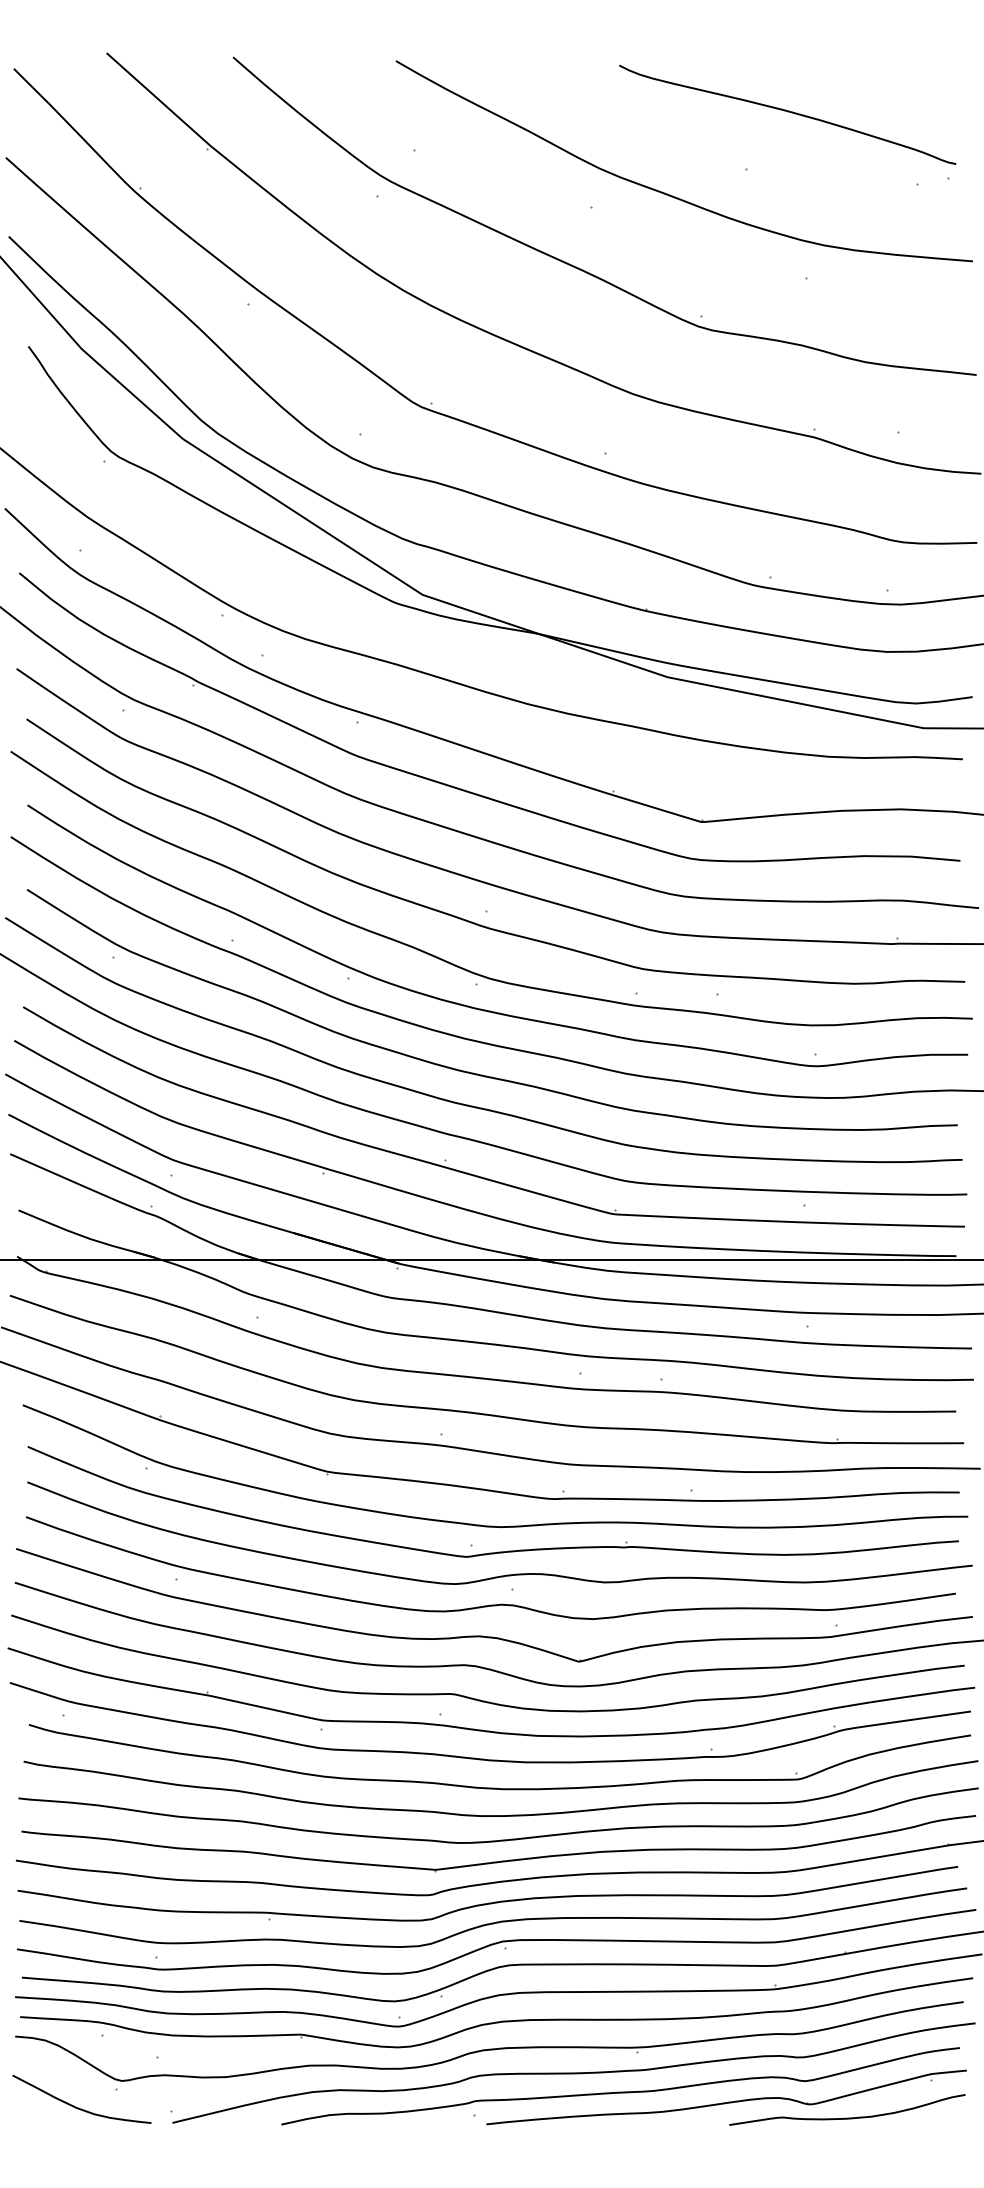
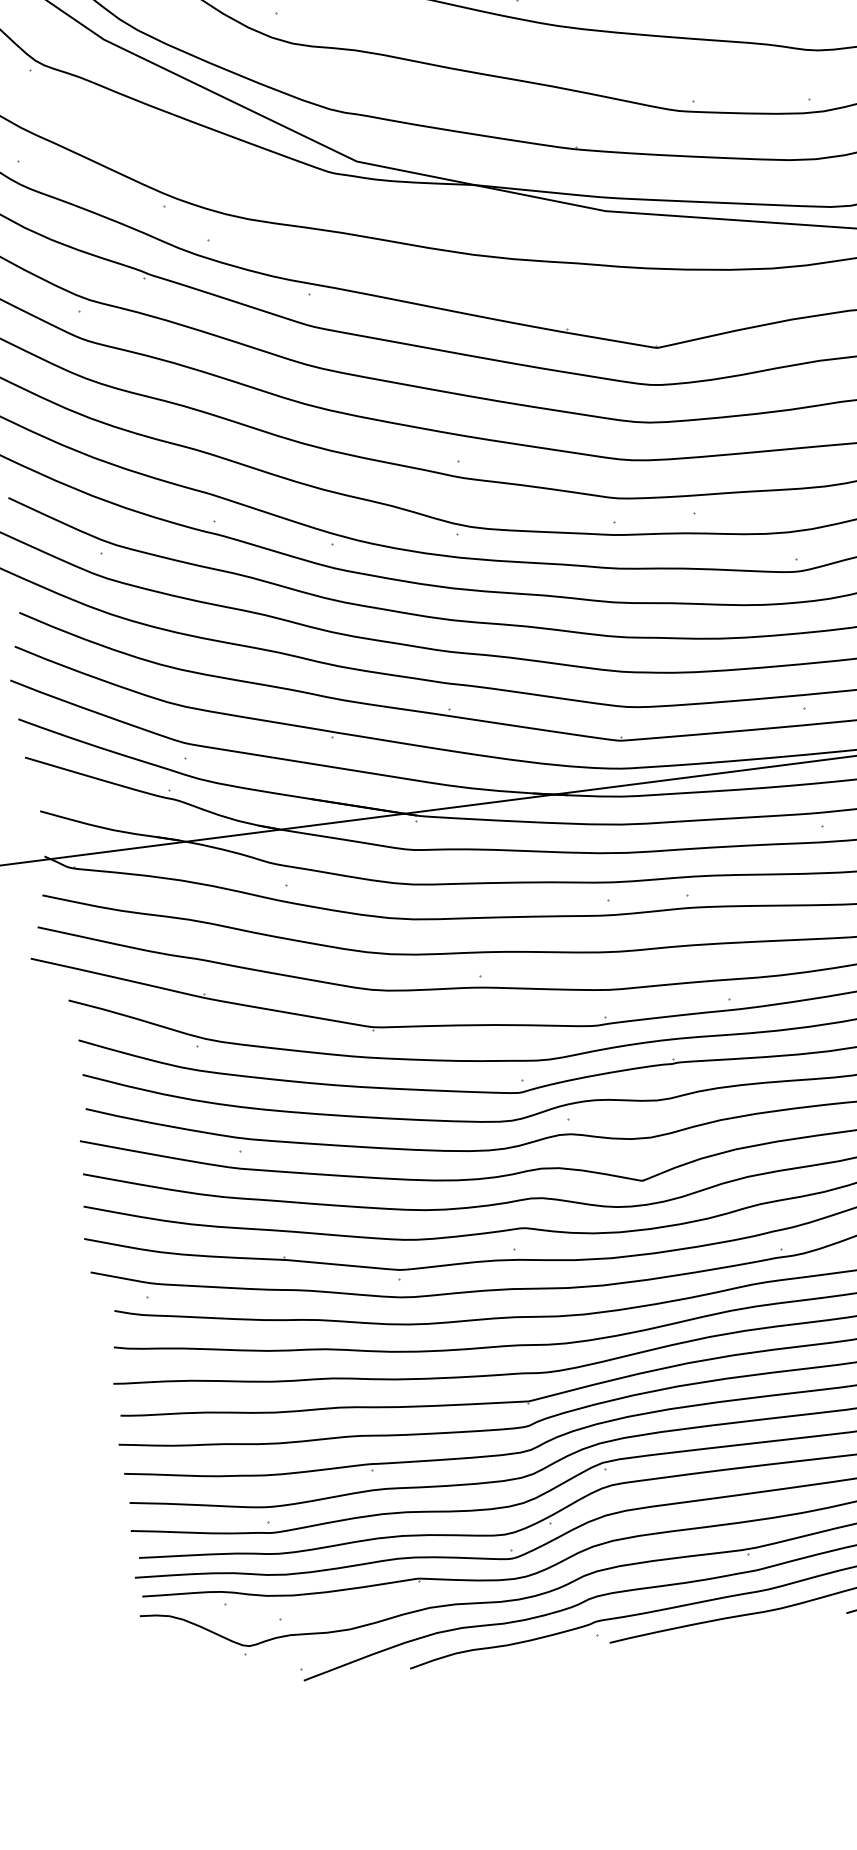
curve: (76, 2106) -> (208, 1676), removed

